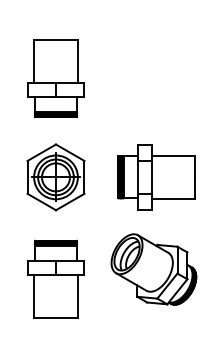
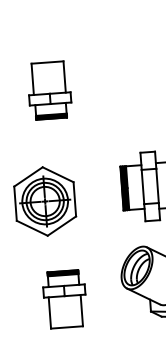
part: (55, 78) -> (49, 90), size x0.7
part: (55, 177) -> (44, 201), moved
part: (55, 278) -> (64, 298), size x0.7

